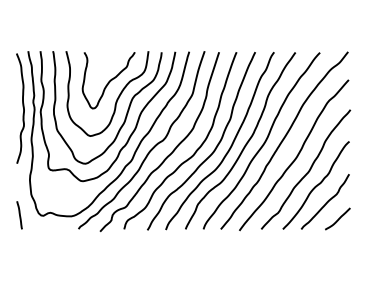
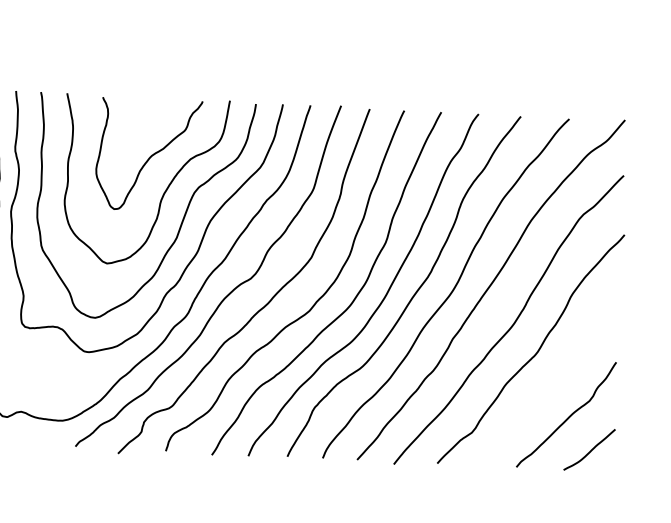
curve: (315, 185) -> (548, 381), removed

